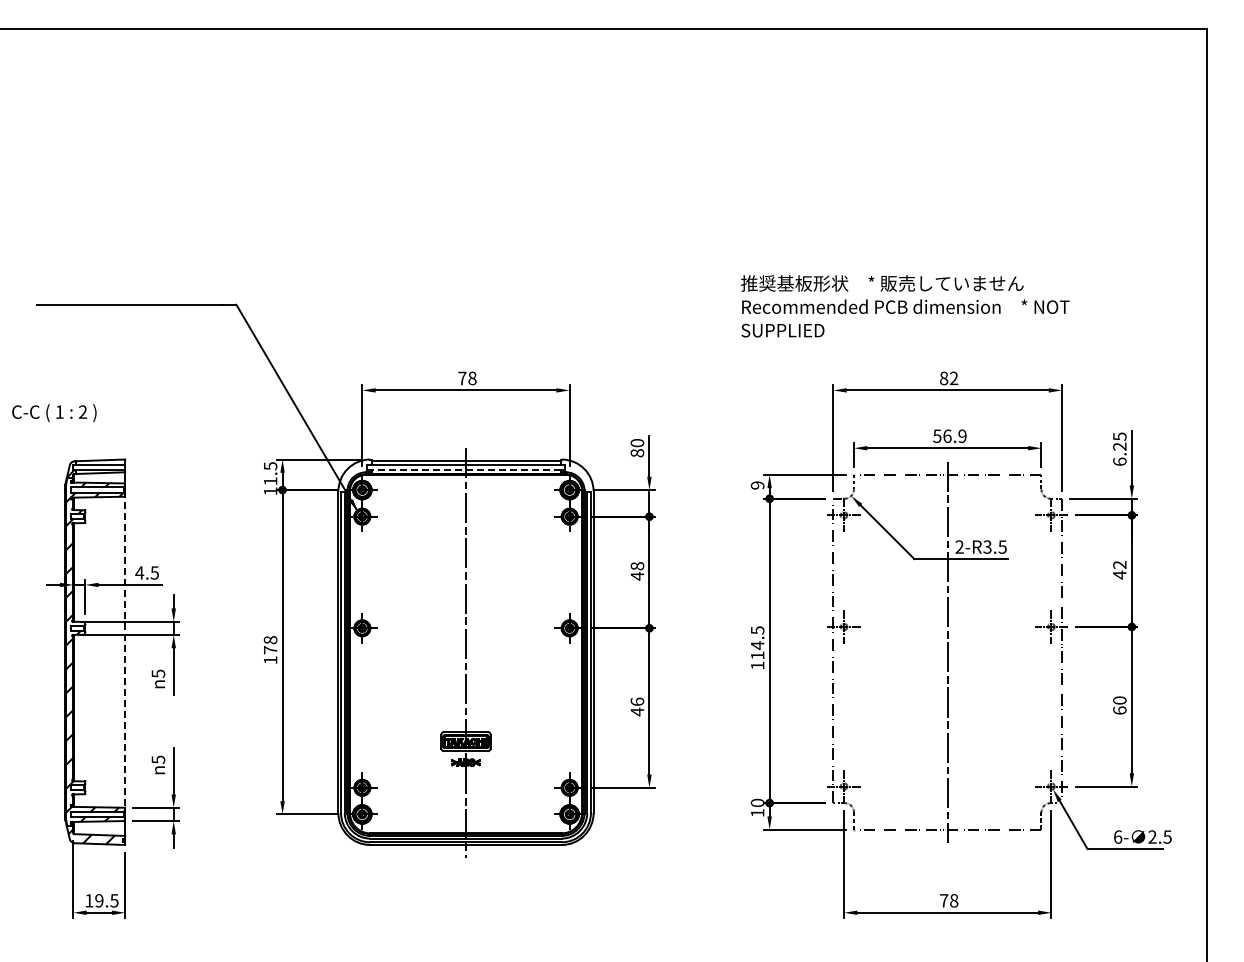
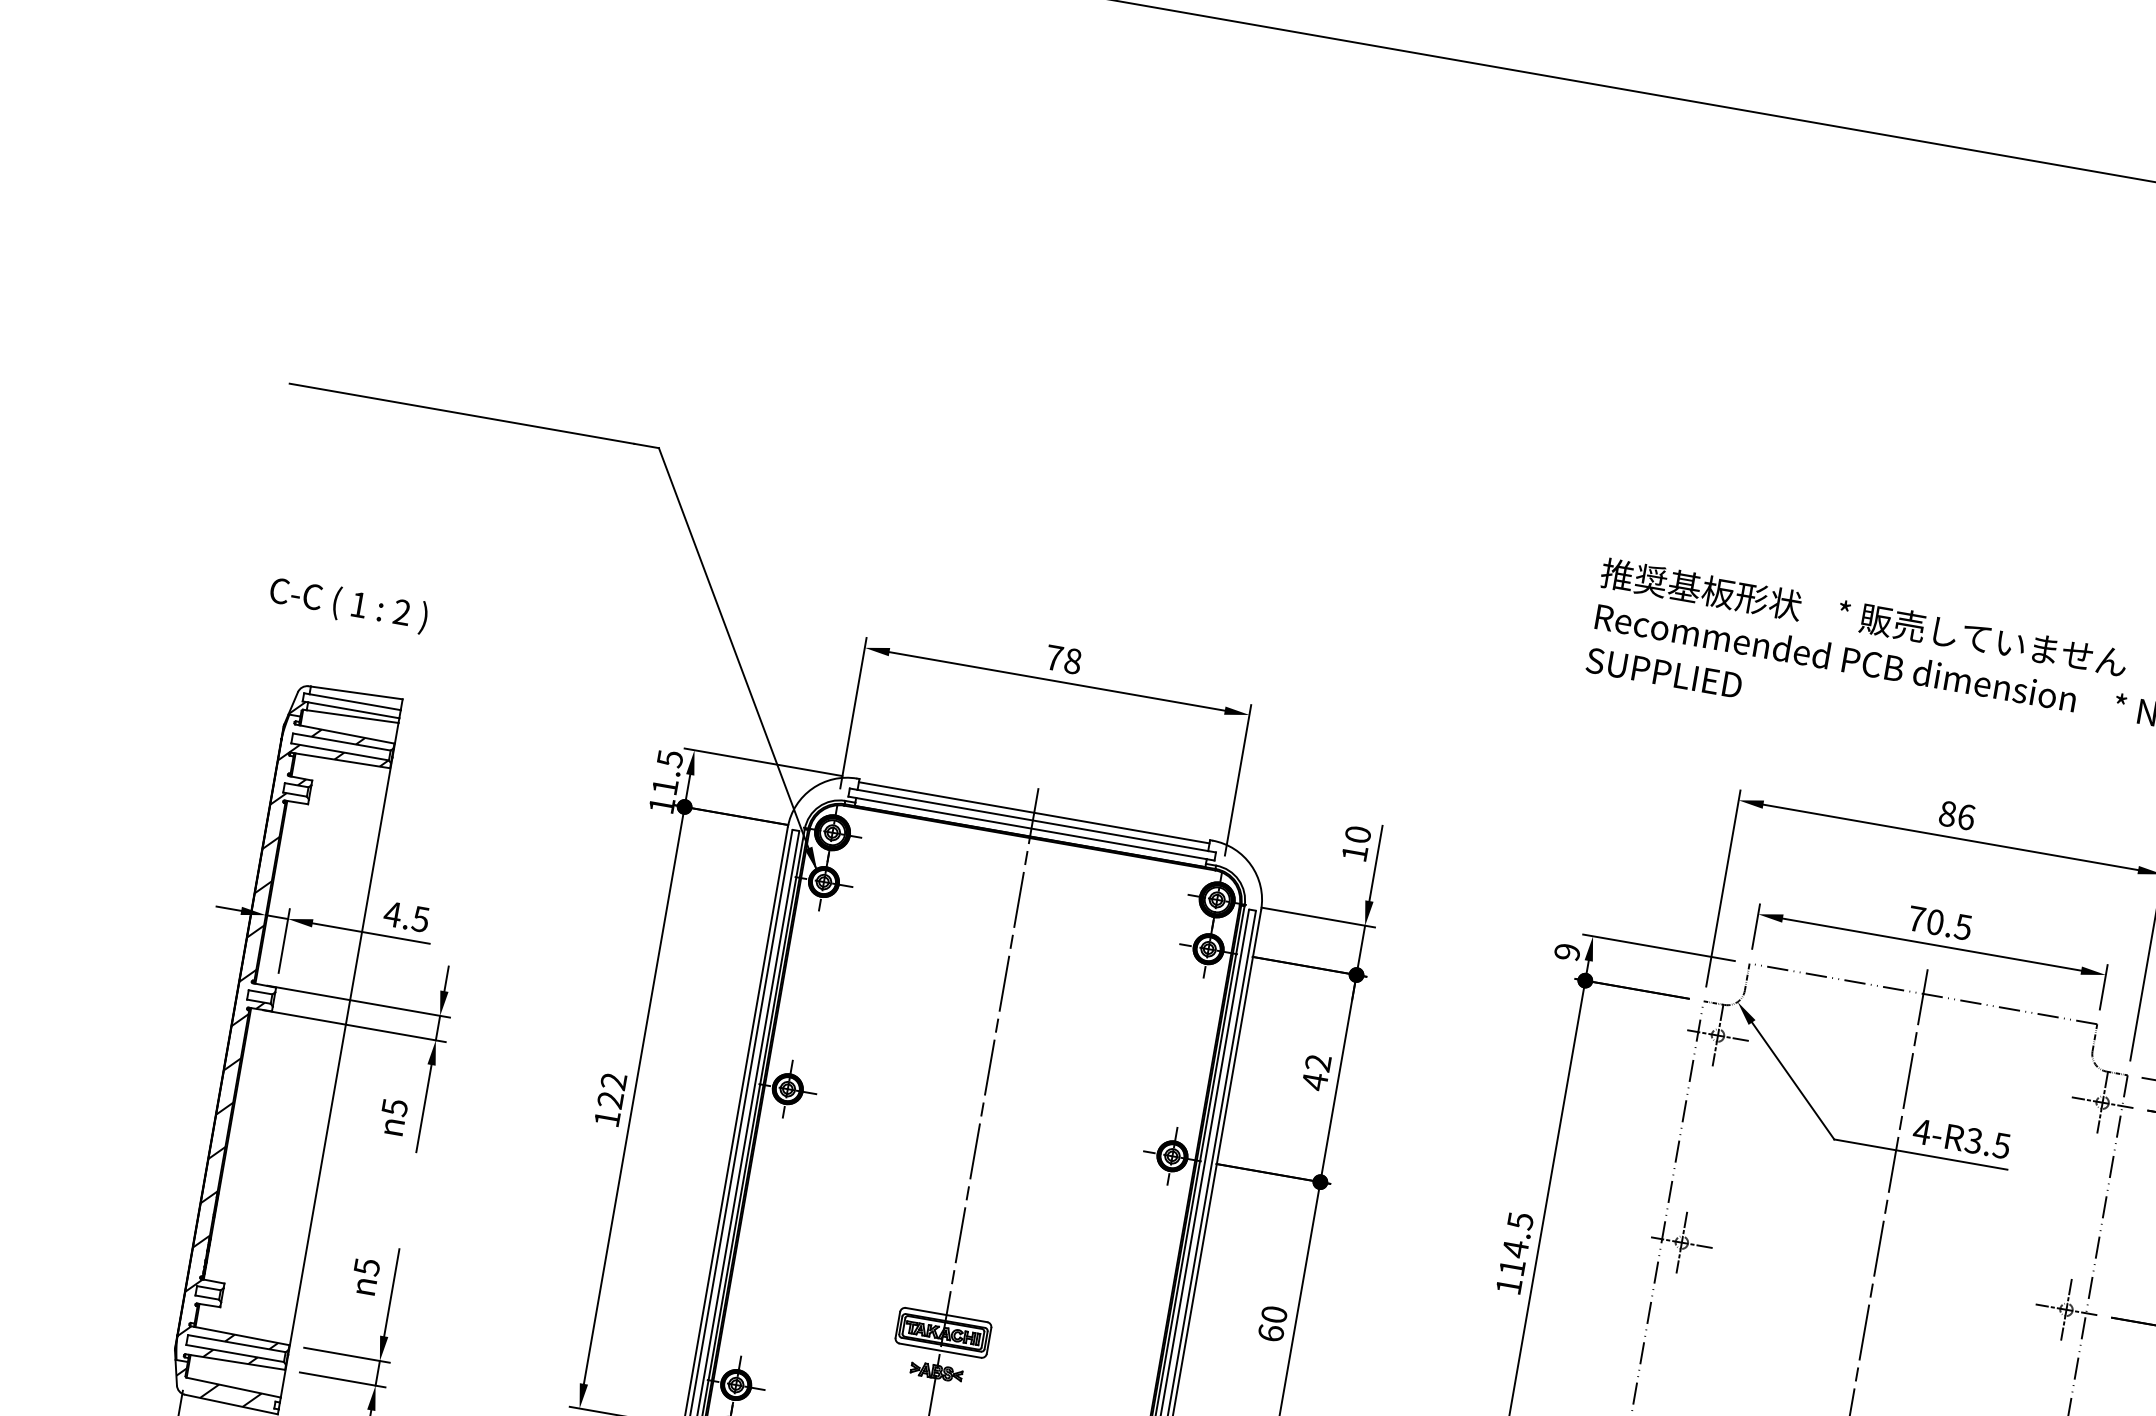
text: (954, 378) -> (1967, 817), 82 -> 86
text: (54, 413) -> (348, 605), moved
text: (949, 436) -> (1939, 923), 56.9 -> 70.5
text: (637, 453) -> (1354, 853), 80 -> 10
line: (466, 469) -> (1032, 828), dashed -> solid
text: (959, 546) -> (1922, 1130), 2-R3.5 -> 4-R3.5
text: (637, 566) -> (1318, 1063), 48 -> 42
text: (270, 645) -> (611, 1091), 178 -> 122
line: (125, 652) -> (340, 1057), dashed -> solid
text: (637, 706) -> (1272, 1323), 46 -> 60

